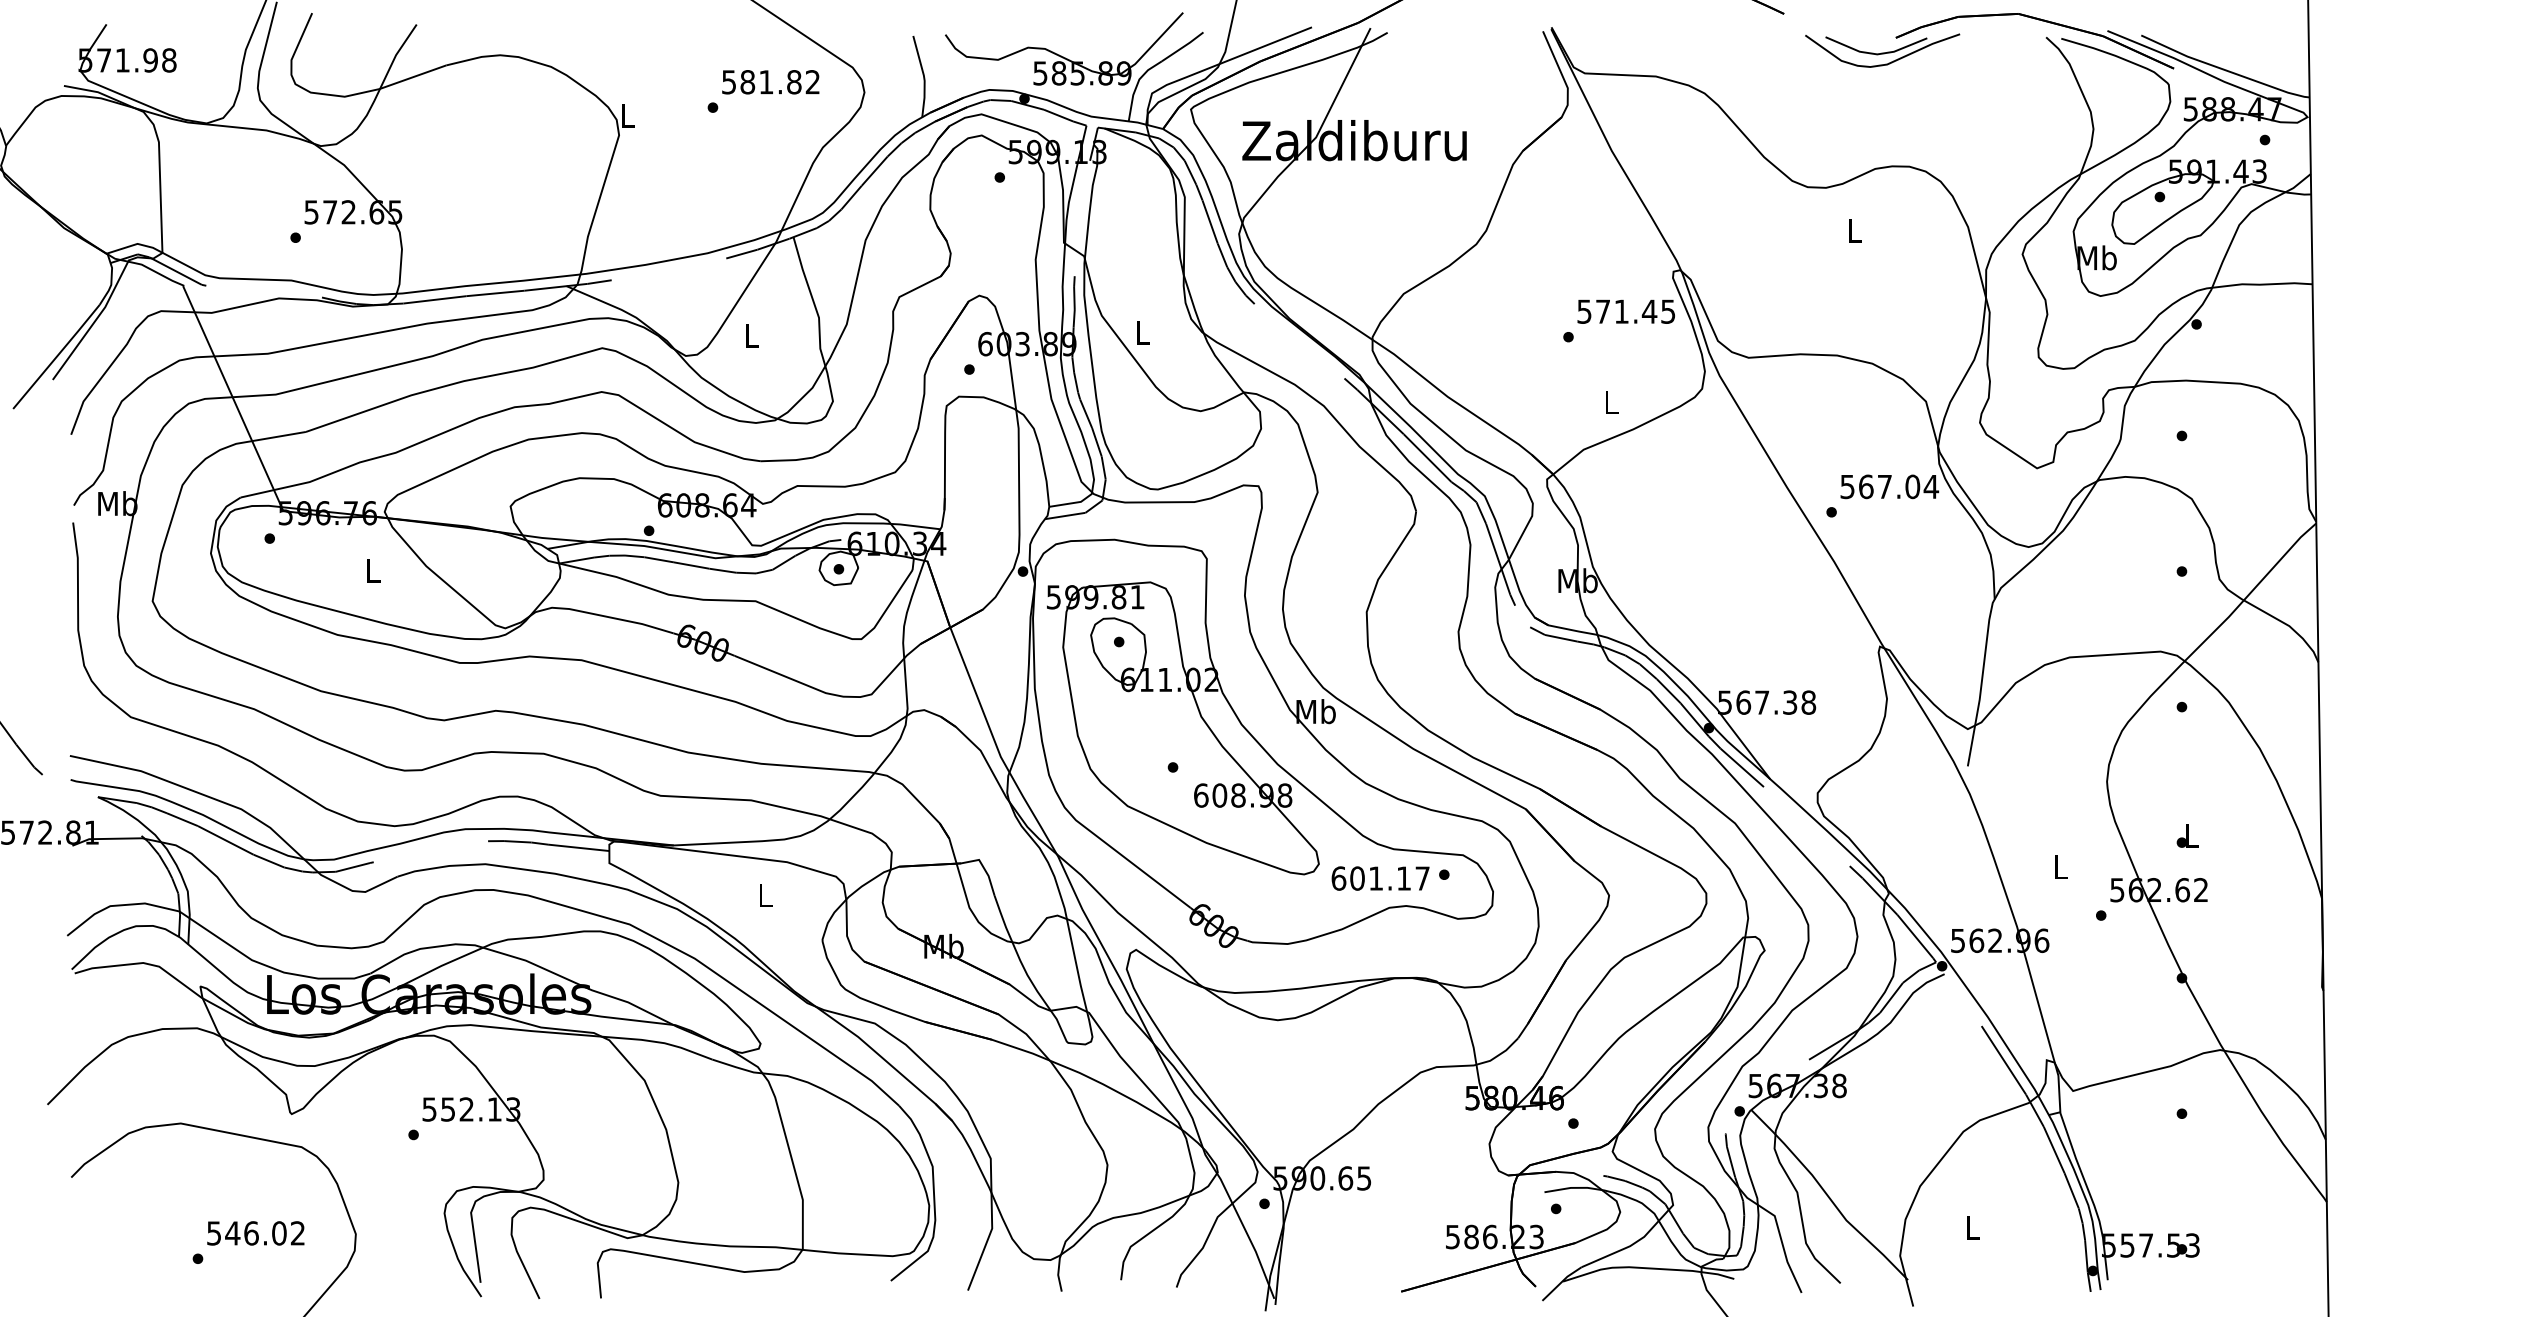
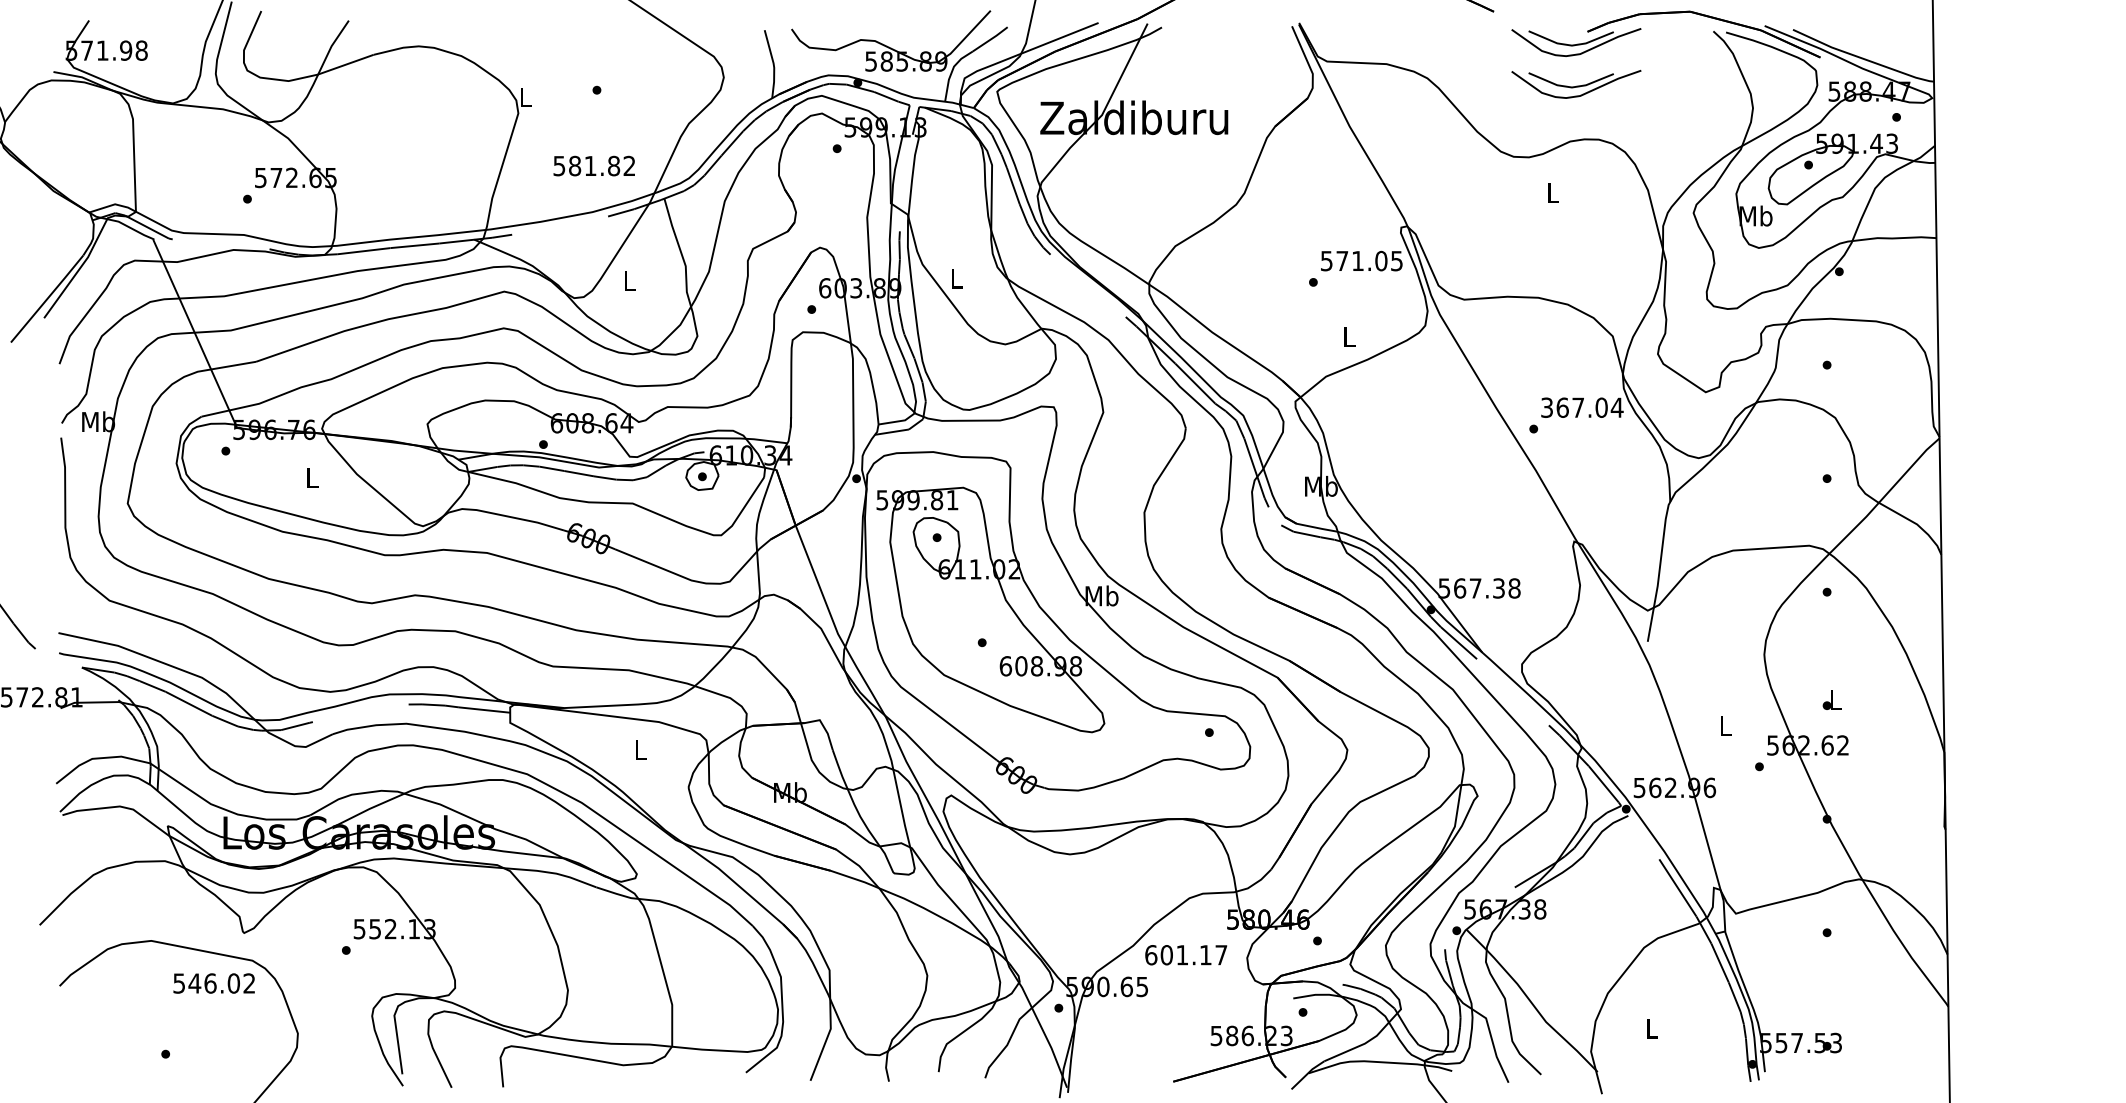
text: (770, 82) -> (594, 166), moved
part: (1882, 100) -> (1576, 84), added
text: (1649, 311) -> (1381, 260), 571.45 -> 571.05
text: (1847, 486) -> (1547, 407), 567.04 -> 367.04
text: (1380, 878) -> (1186, 955), moved
text: (255, 1233) -> (213, 983), moved

